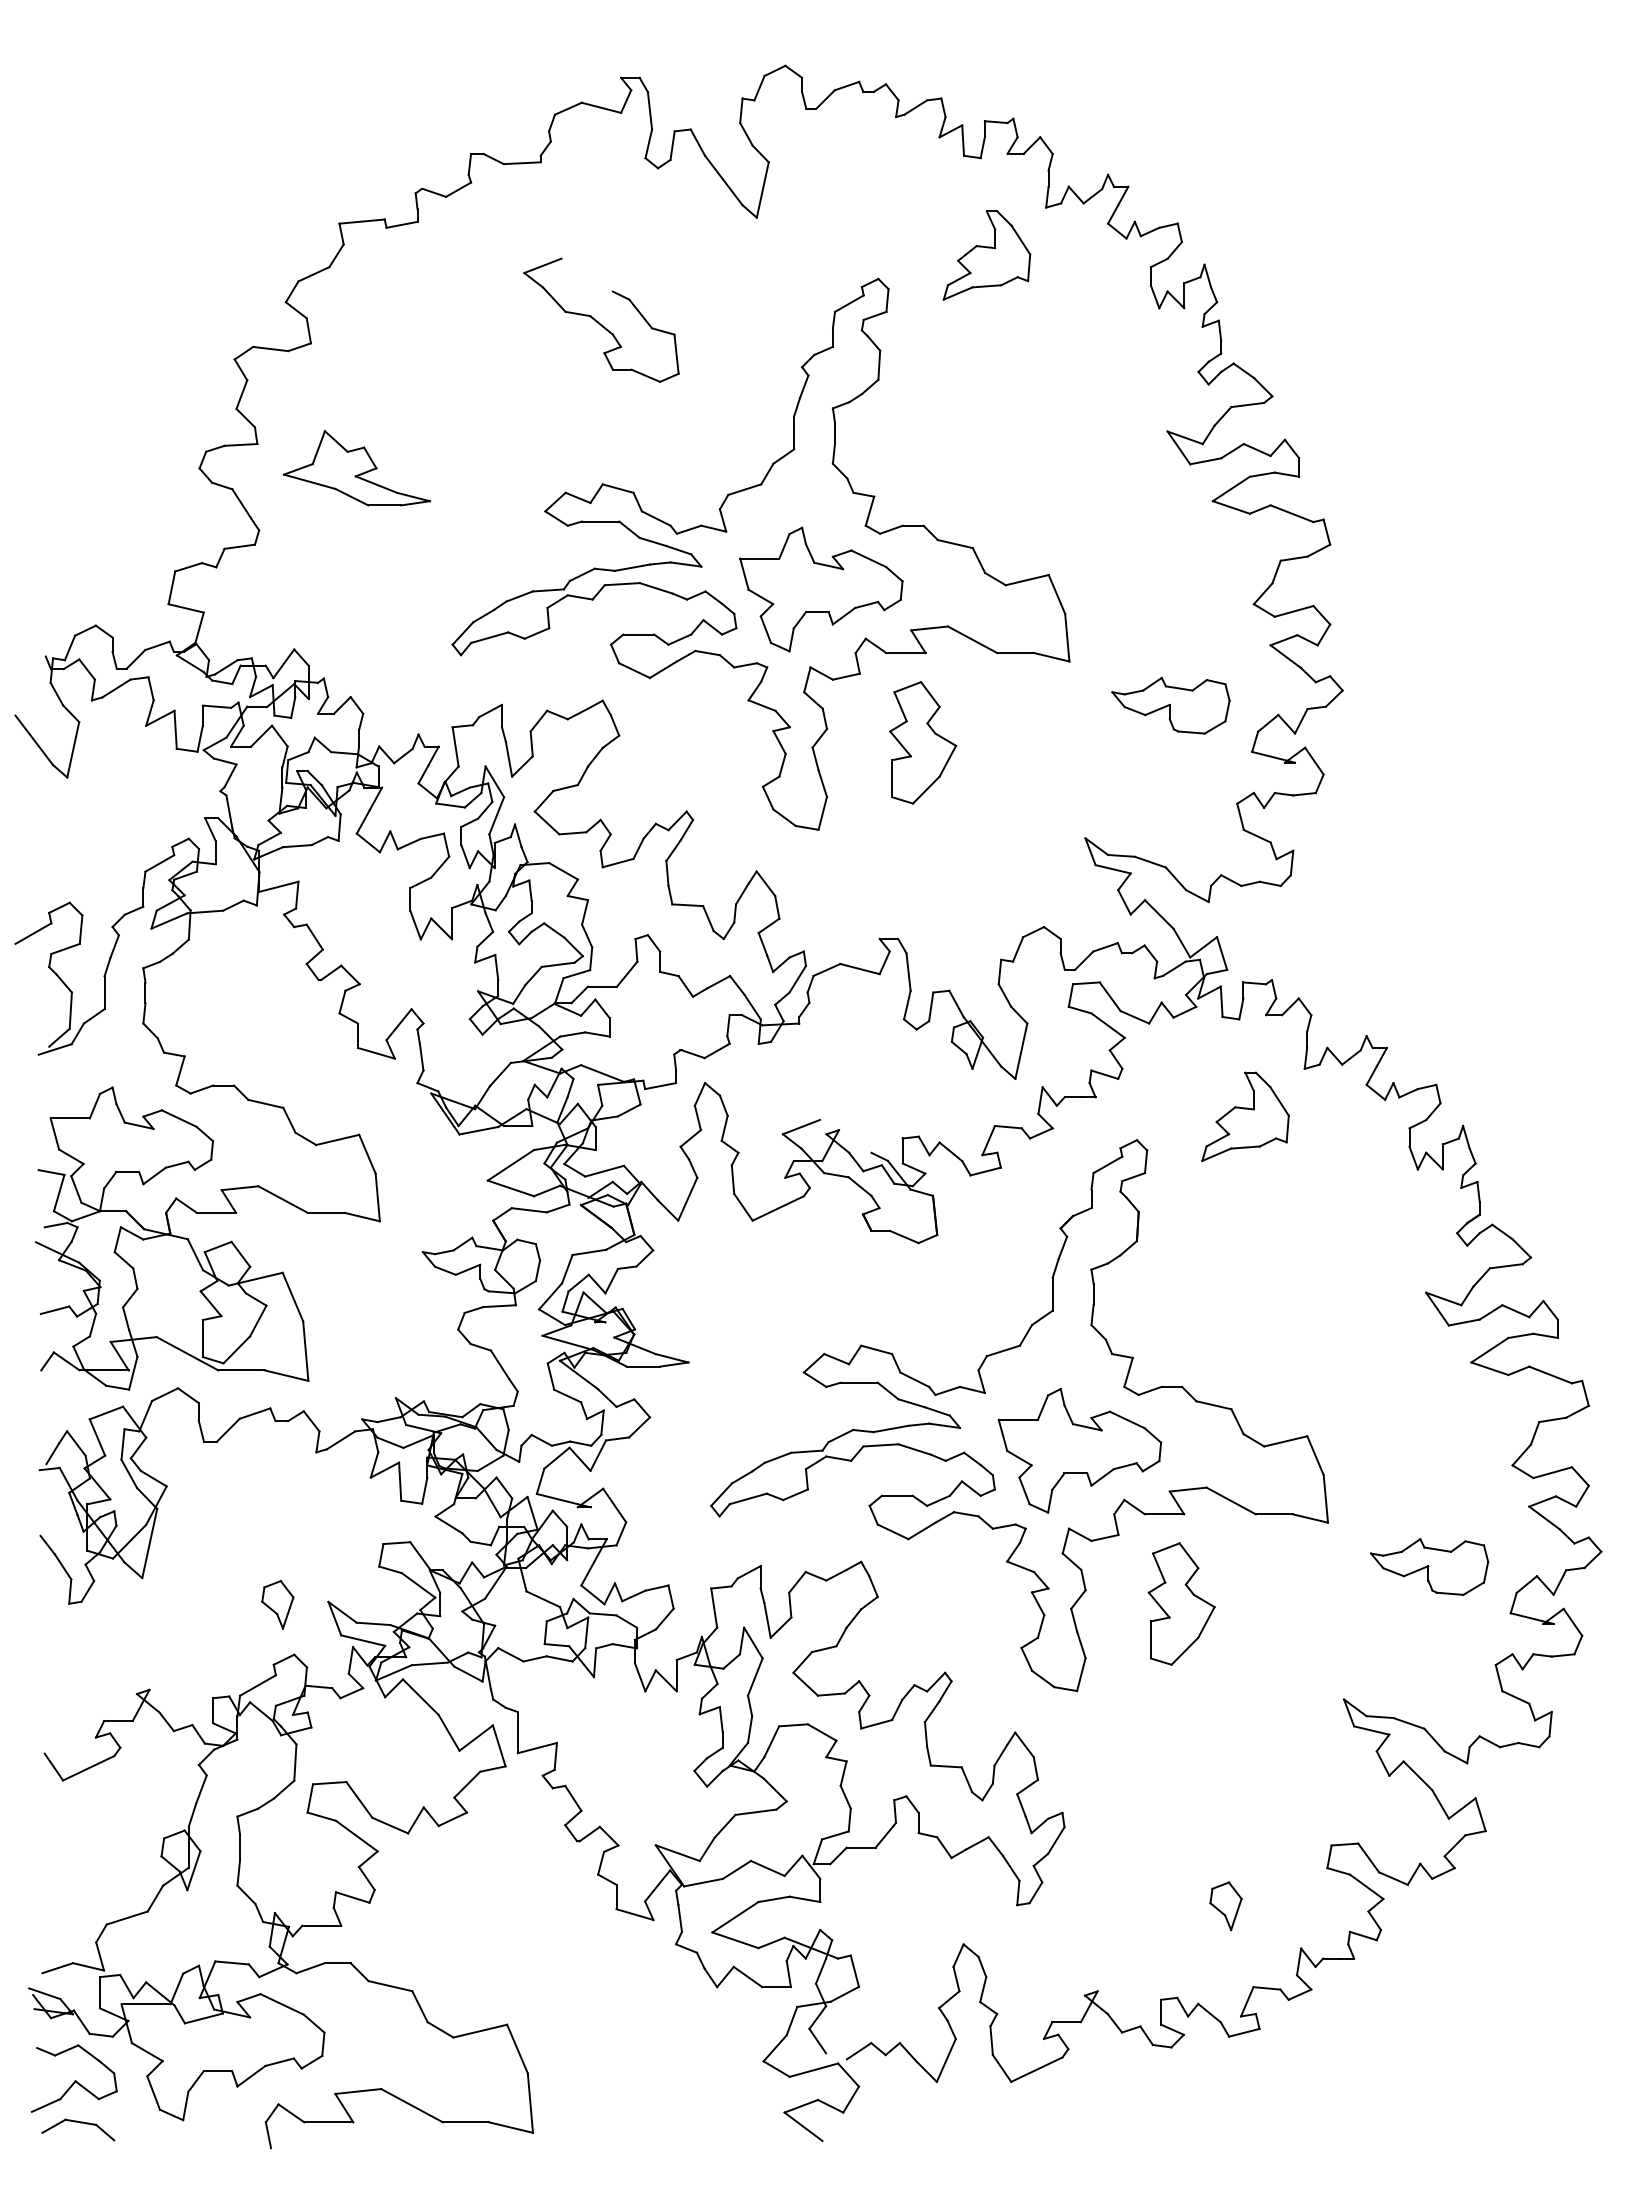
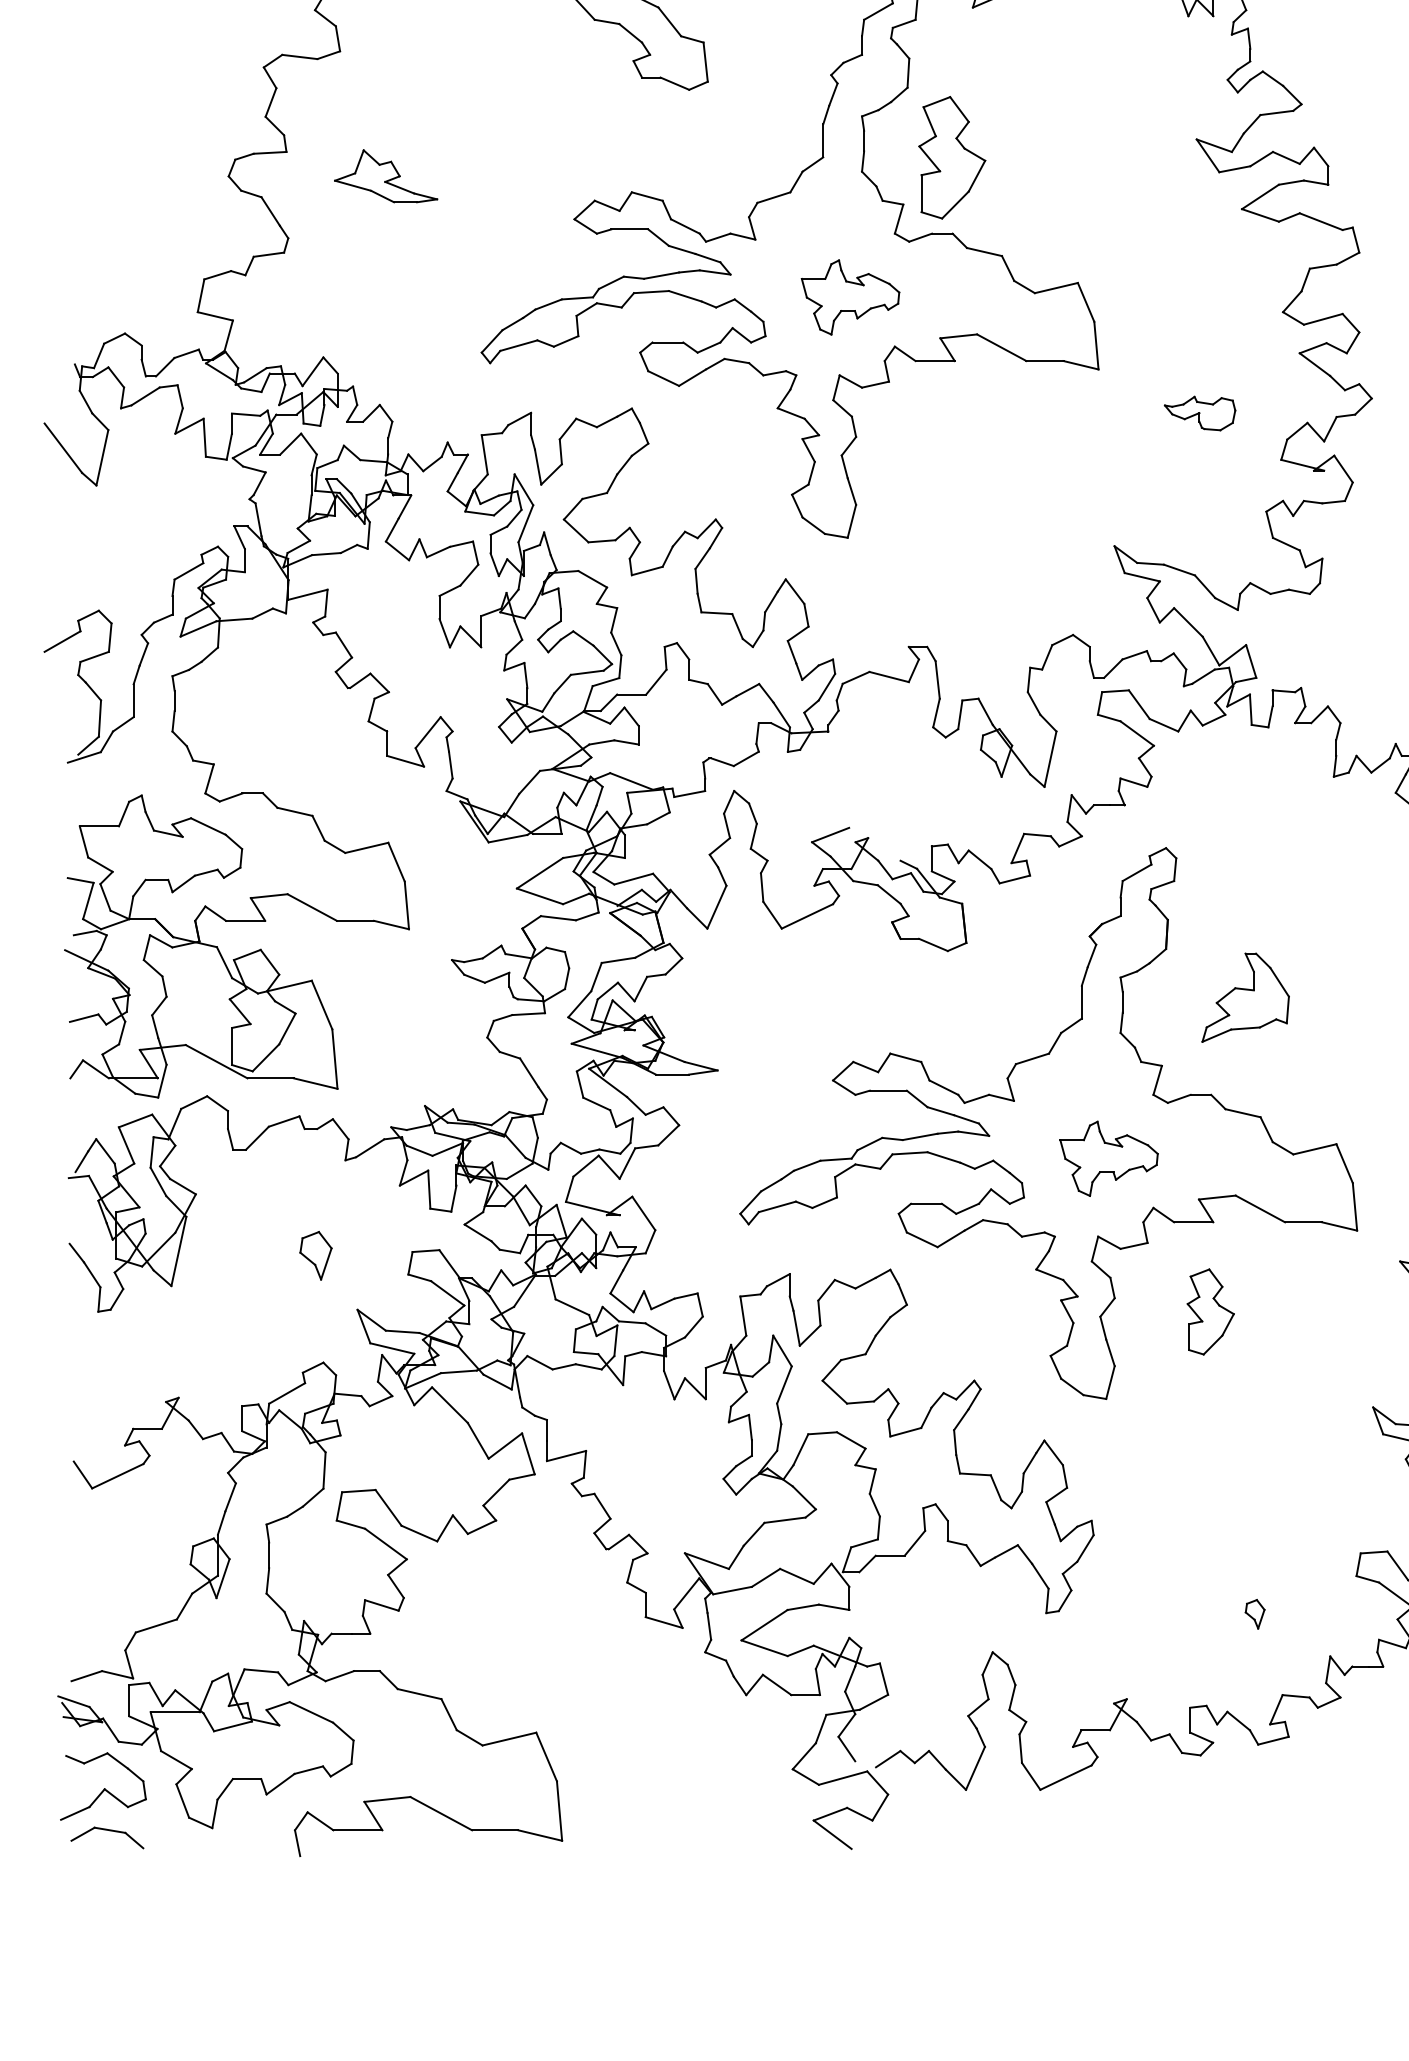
part: (356, 468) -> (385, 176), size x0.7
part: (821, 589) -> (850, 297), size x0.6
part: (1170, 705) -> (1199, 413), size x0.6
part: (923, 742) -> (952, 157), moved
part: (1245, 1116) -> (1245, 997), moved
part: (1079, 1450) -> (1108, 1158), size x0.6
part: (1181, 1603) -> (1210, 1311), size x0.7
part: (277, 1604) -> (315, 1255), moved
part: (1225, 1906) -> (1254, 1614), size x0.6

